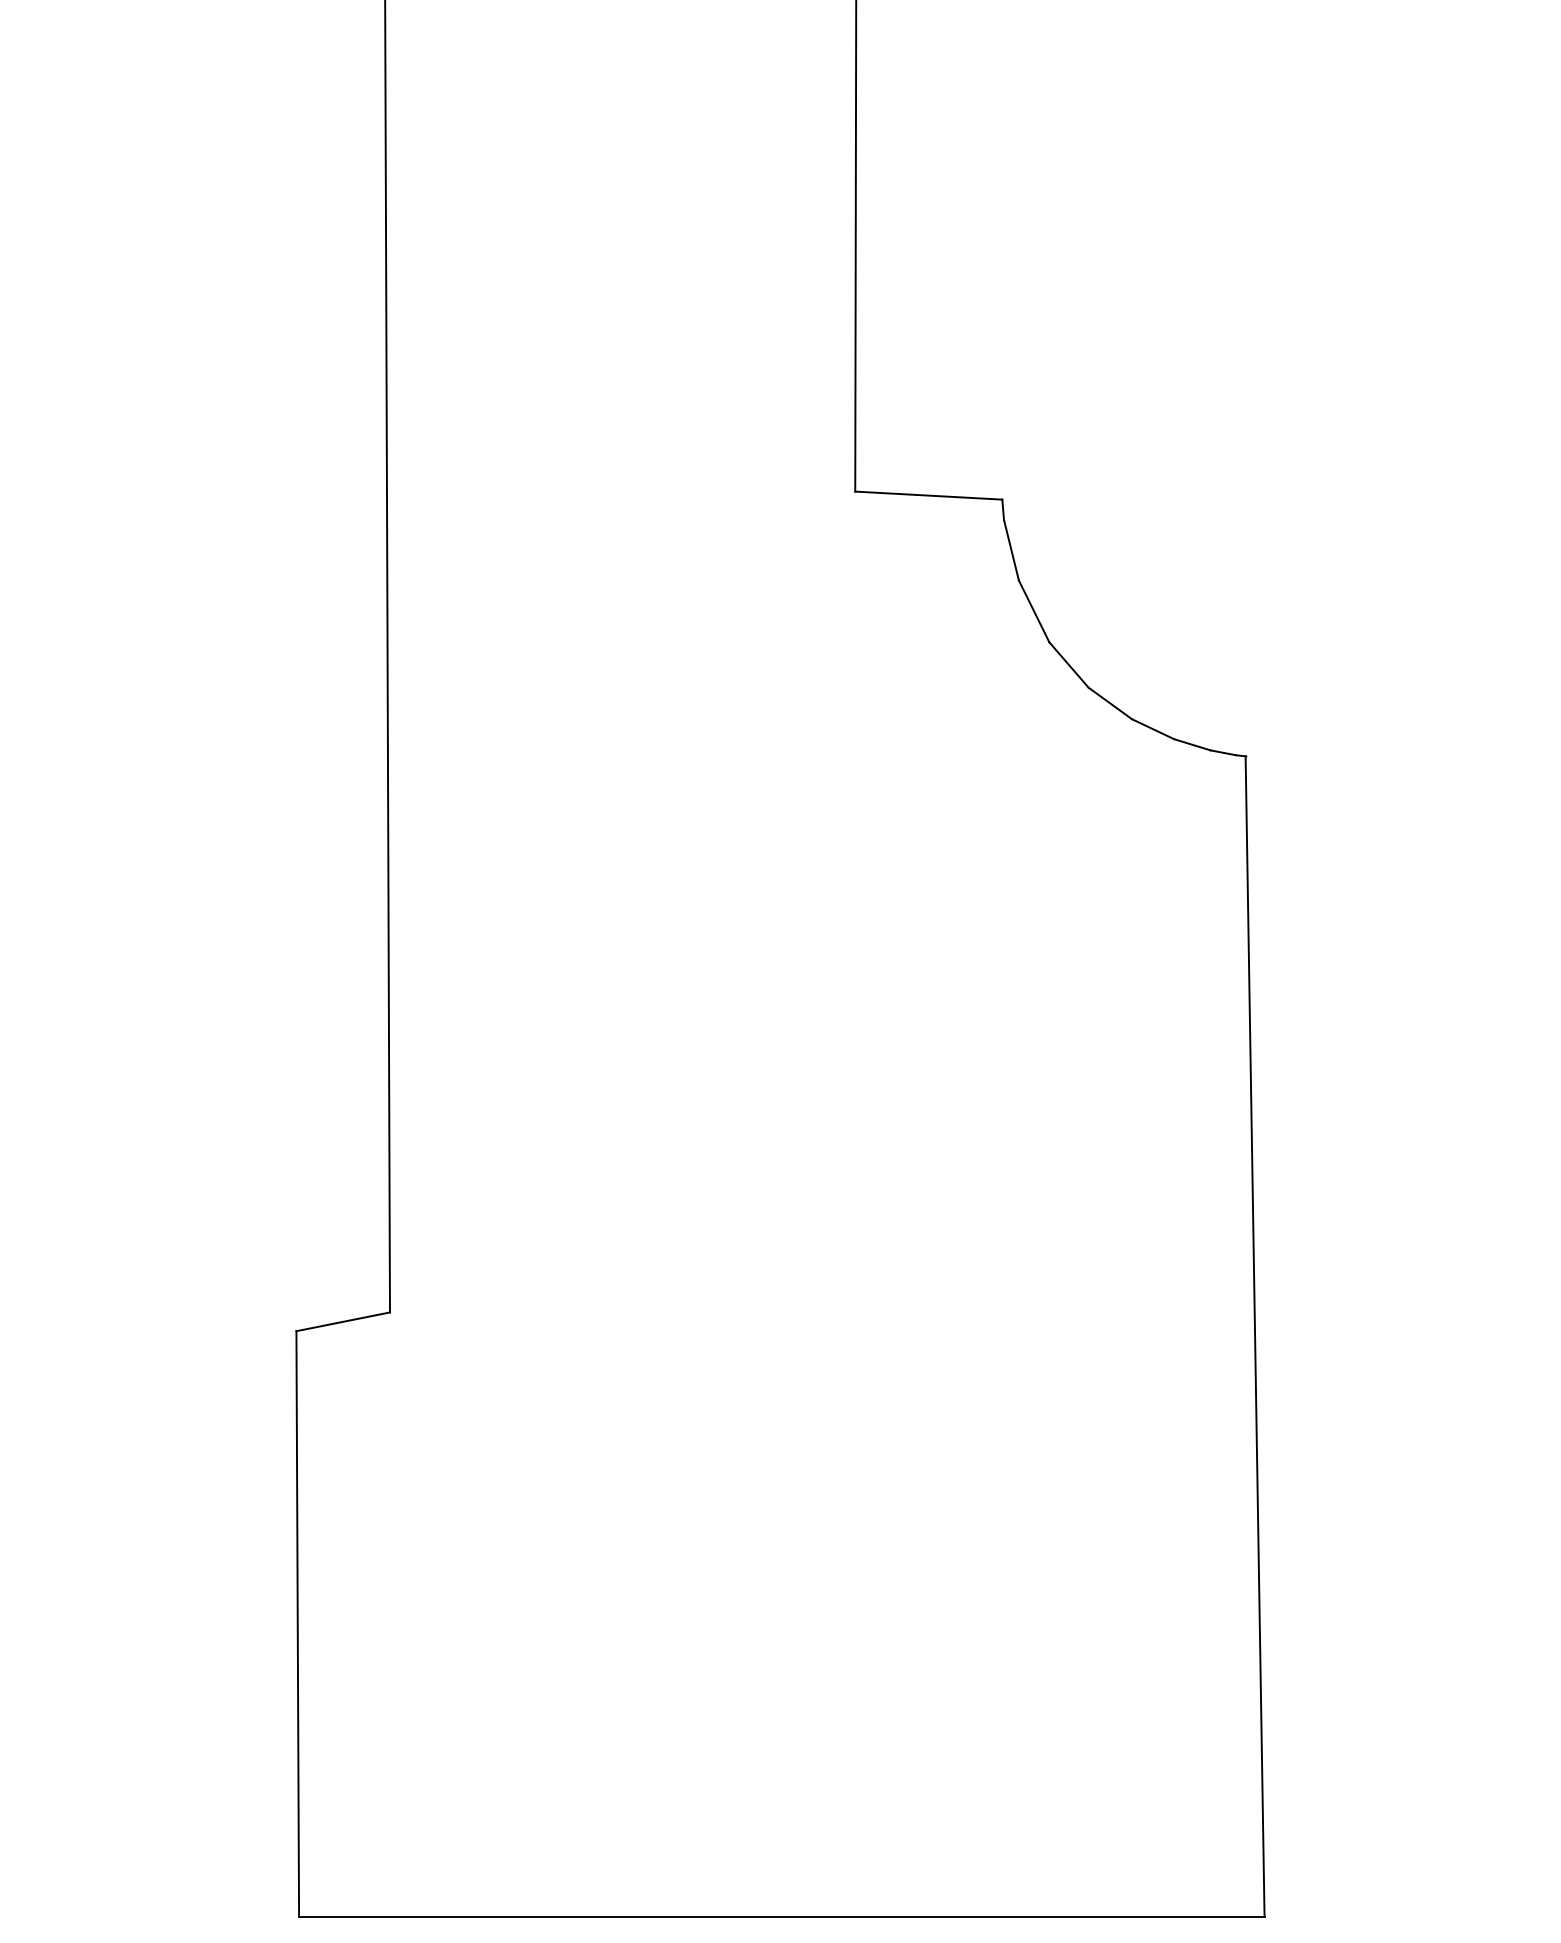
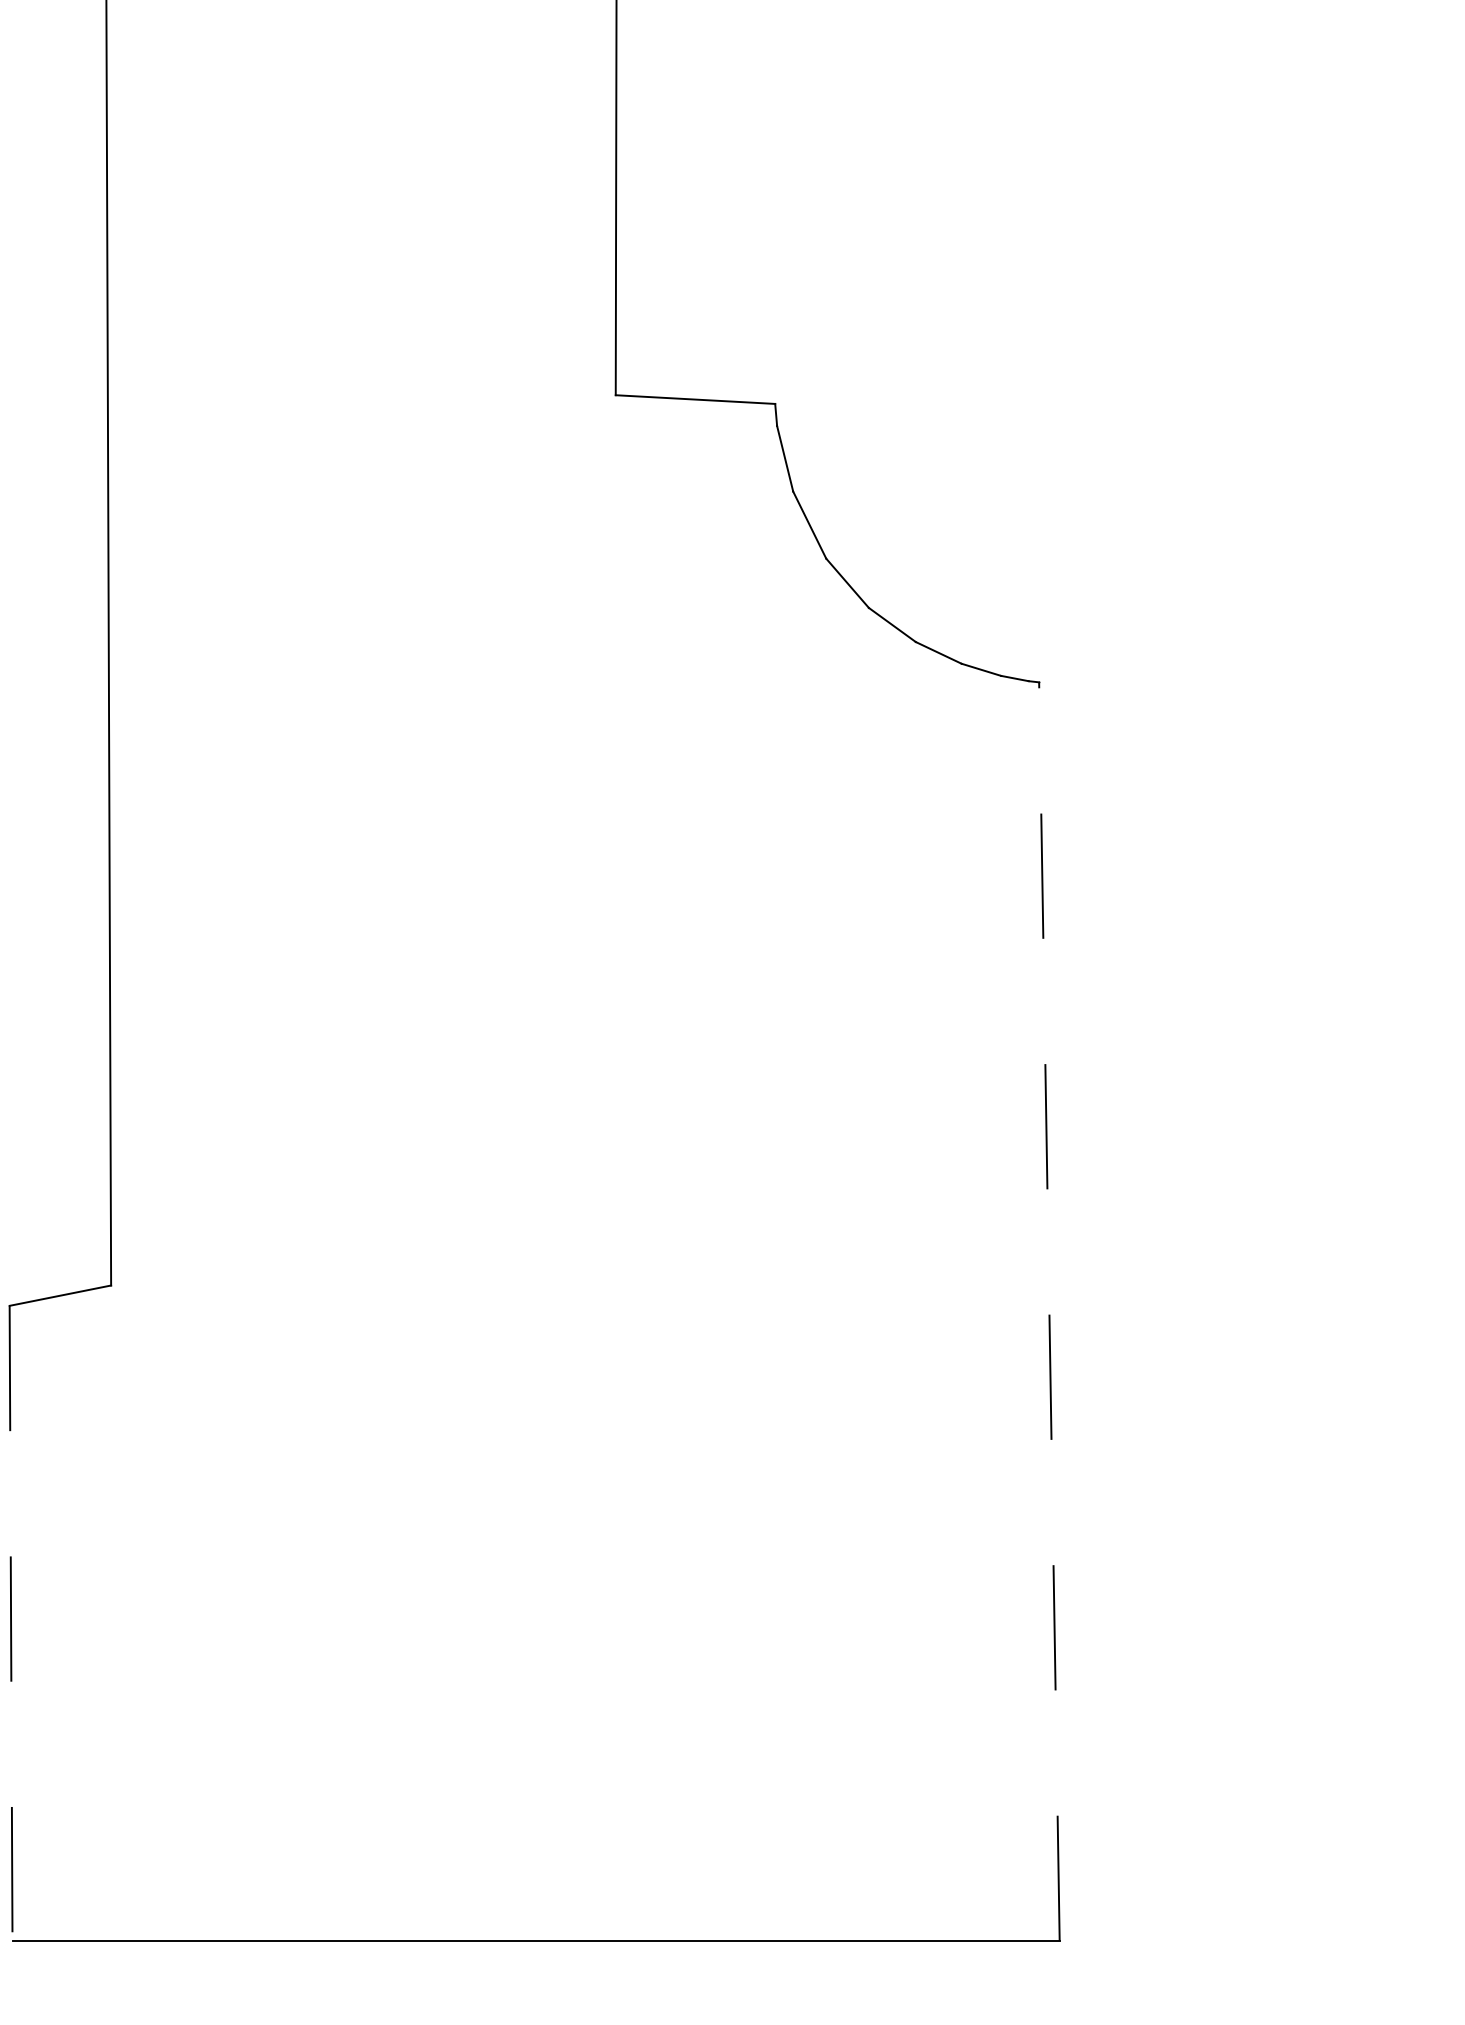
line: (1255, 1336) -> (1049, 1311), solid -> dashed
line: (297, 1623) -> (10, 1622), solid -> dashed

